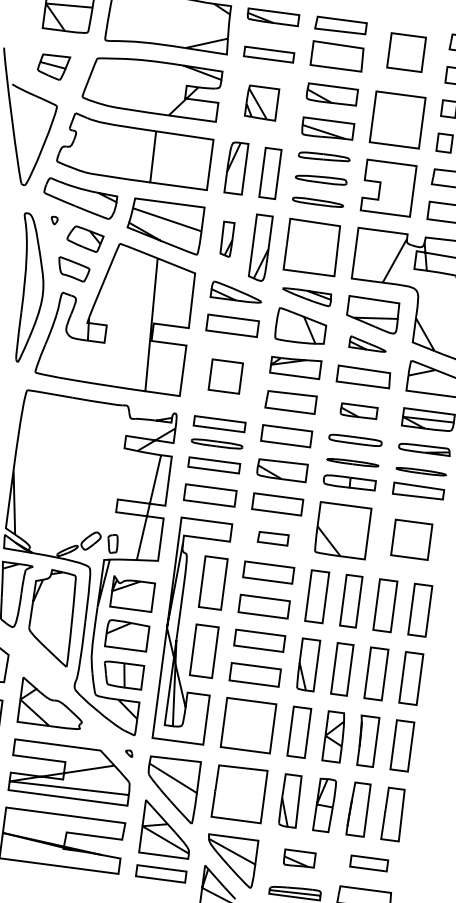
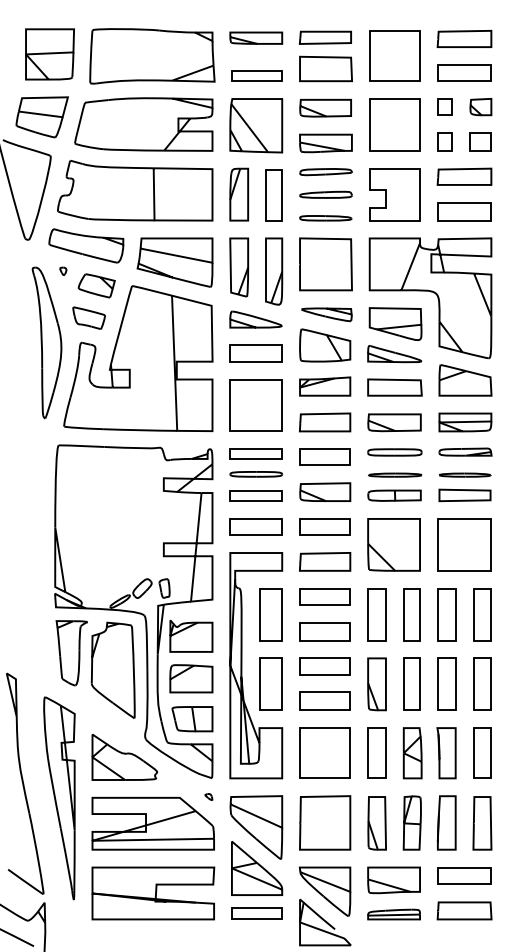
part: (406, 52) -> (394, 55), size x1.43
part: (52, 67) -> (41, 117), size x1.67
part: (262, 102) -> (256, 125), size x1.67
part: (227, 239) -> (239, 267), size x1.67
part: (367, 344) -> (394, 354), size x1.43
part: (225, 376) -> (255, 405), size x1.67
part: (358, 411) -> (394, 422), size x1.43
part: (273, 538) -> (325, 561), size x1.67
part: (411, 539) -> (464, 544), size x1.43
part: (299, 858) -> (393, 880), size x1.67
part: (369, 863) -> (464, 875), size x1.43

